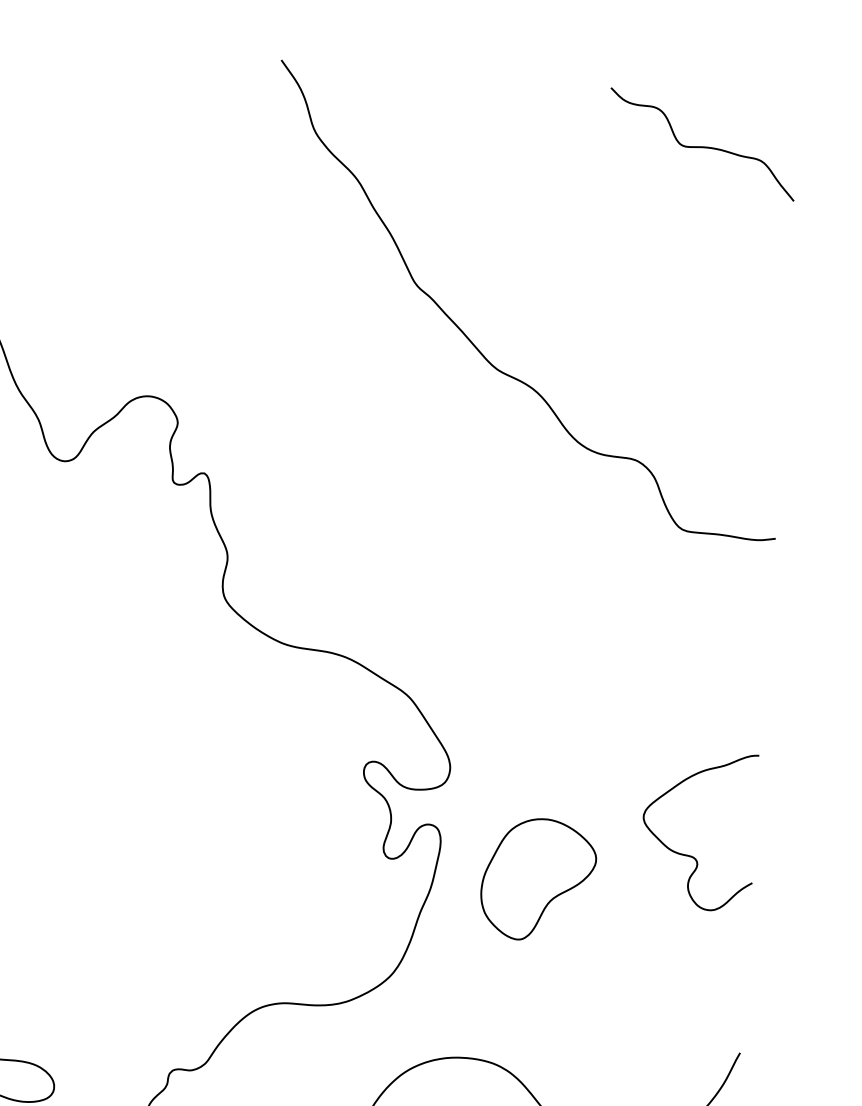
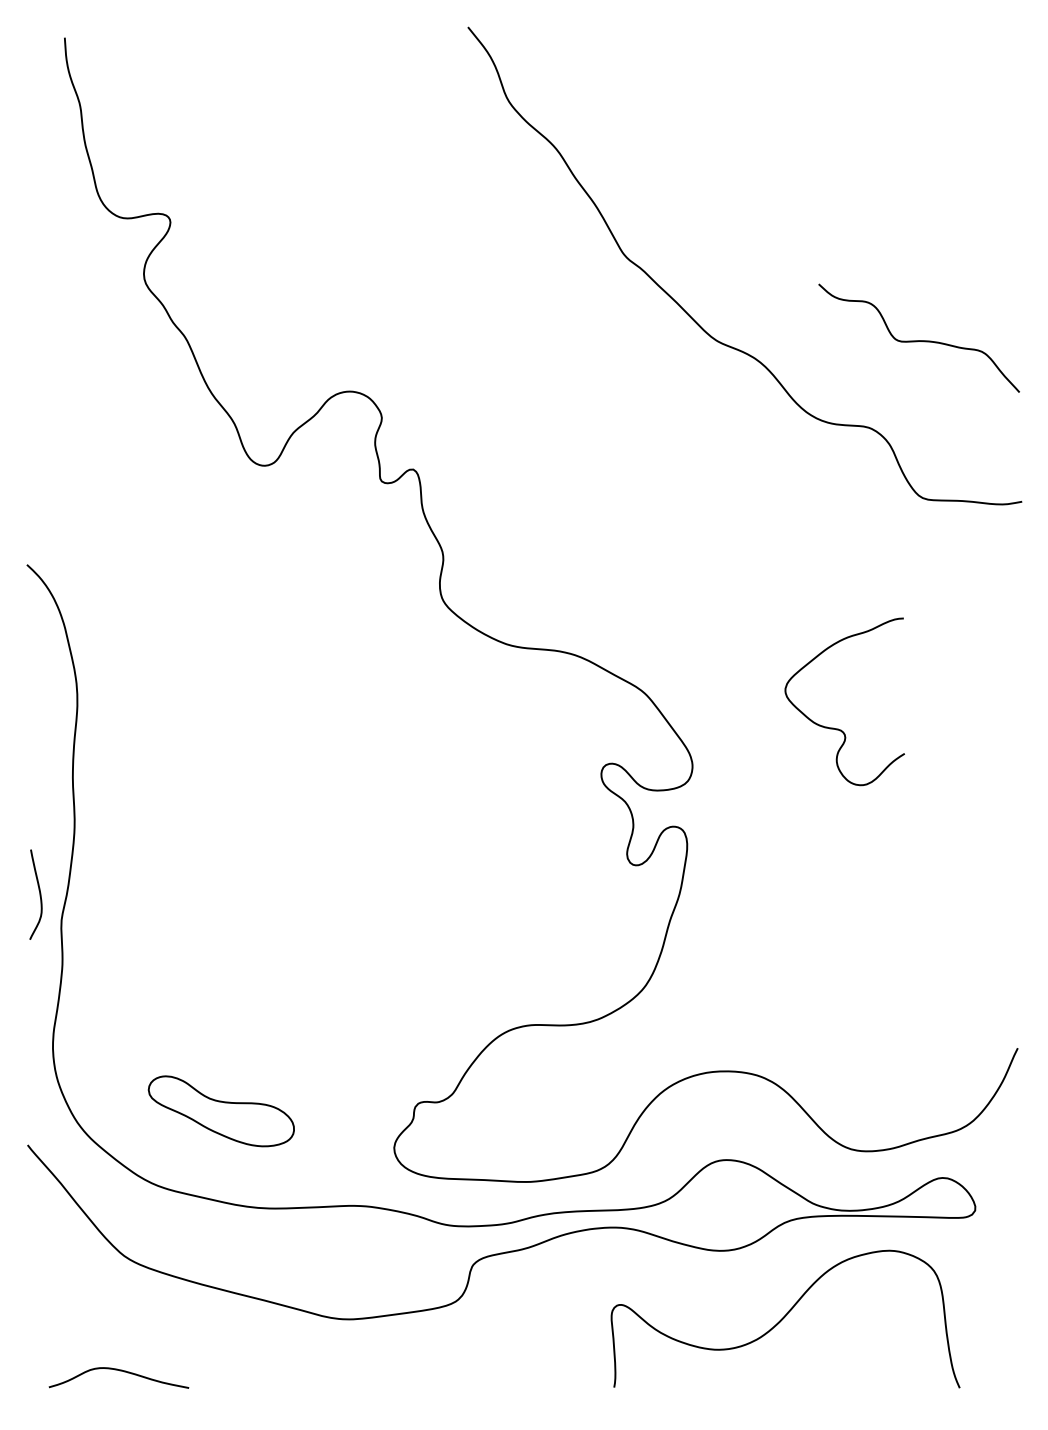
curve: (701, 146) -> (918, 340), moved
curve: (691, 855) -> (838, 728), moved
part: (537, 879) -> (792, 877), removed

